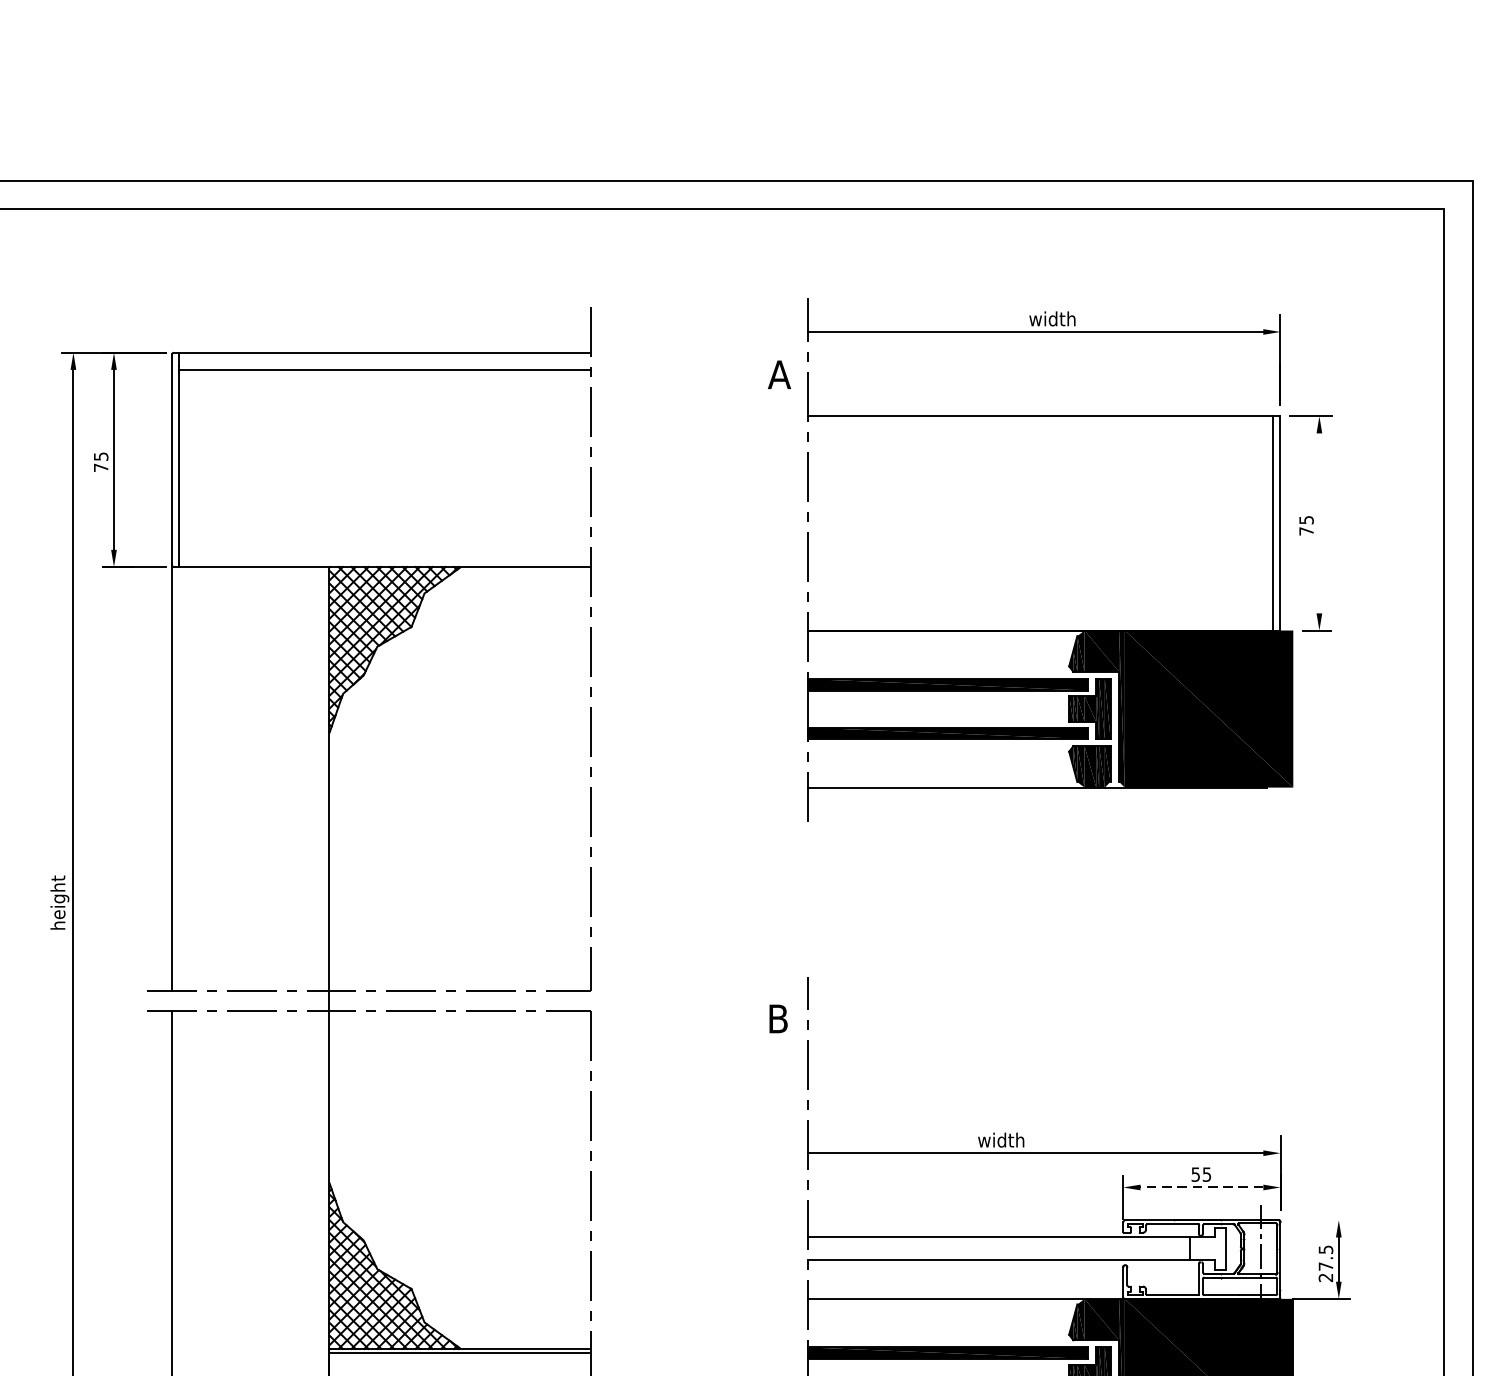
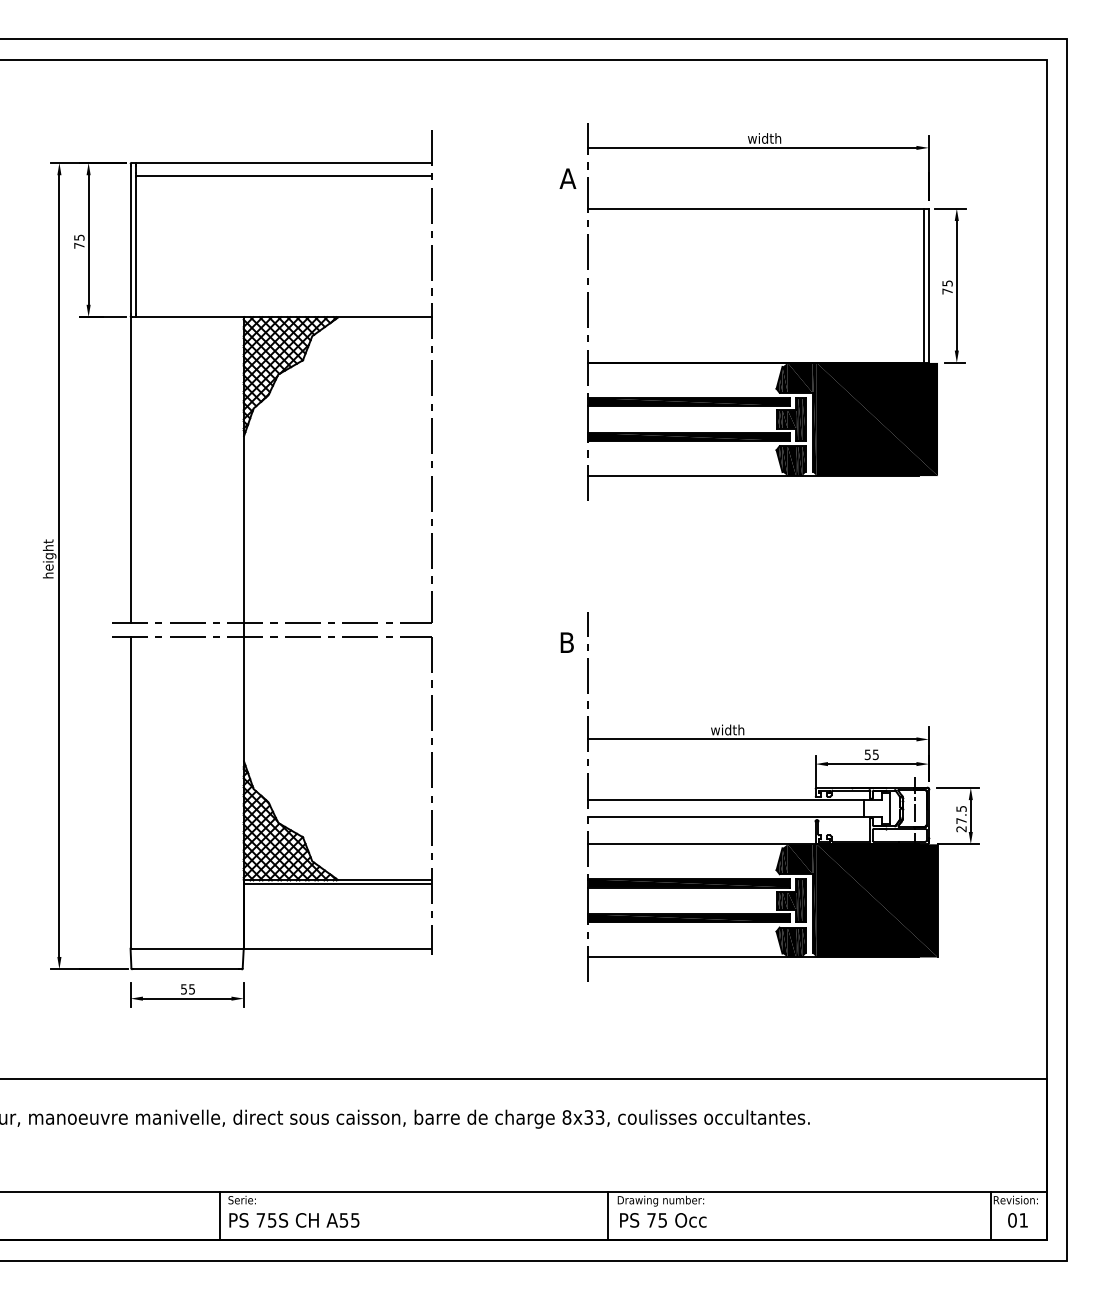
line: (1318, 523) -> (956, 285), added
line: (1200, 1188) -> (871, 764), dashed -> solid
line: (1320, 1219) -> (957, 787), added

